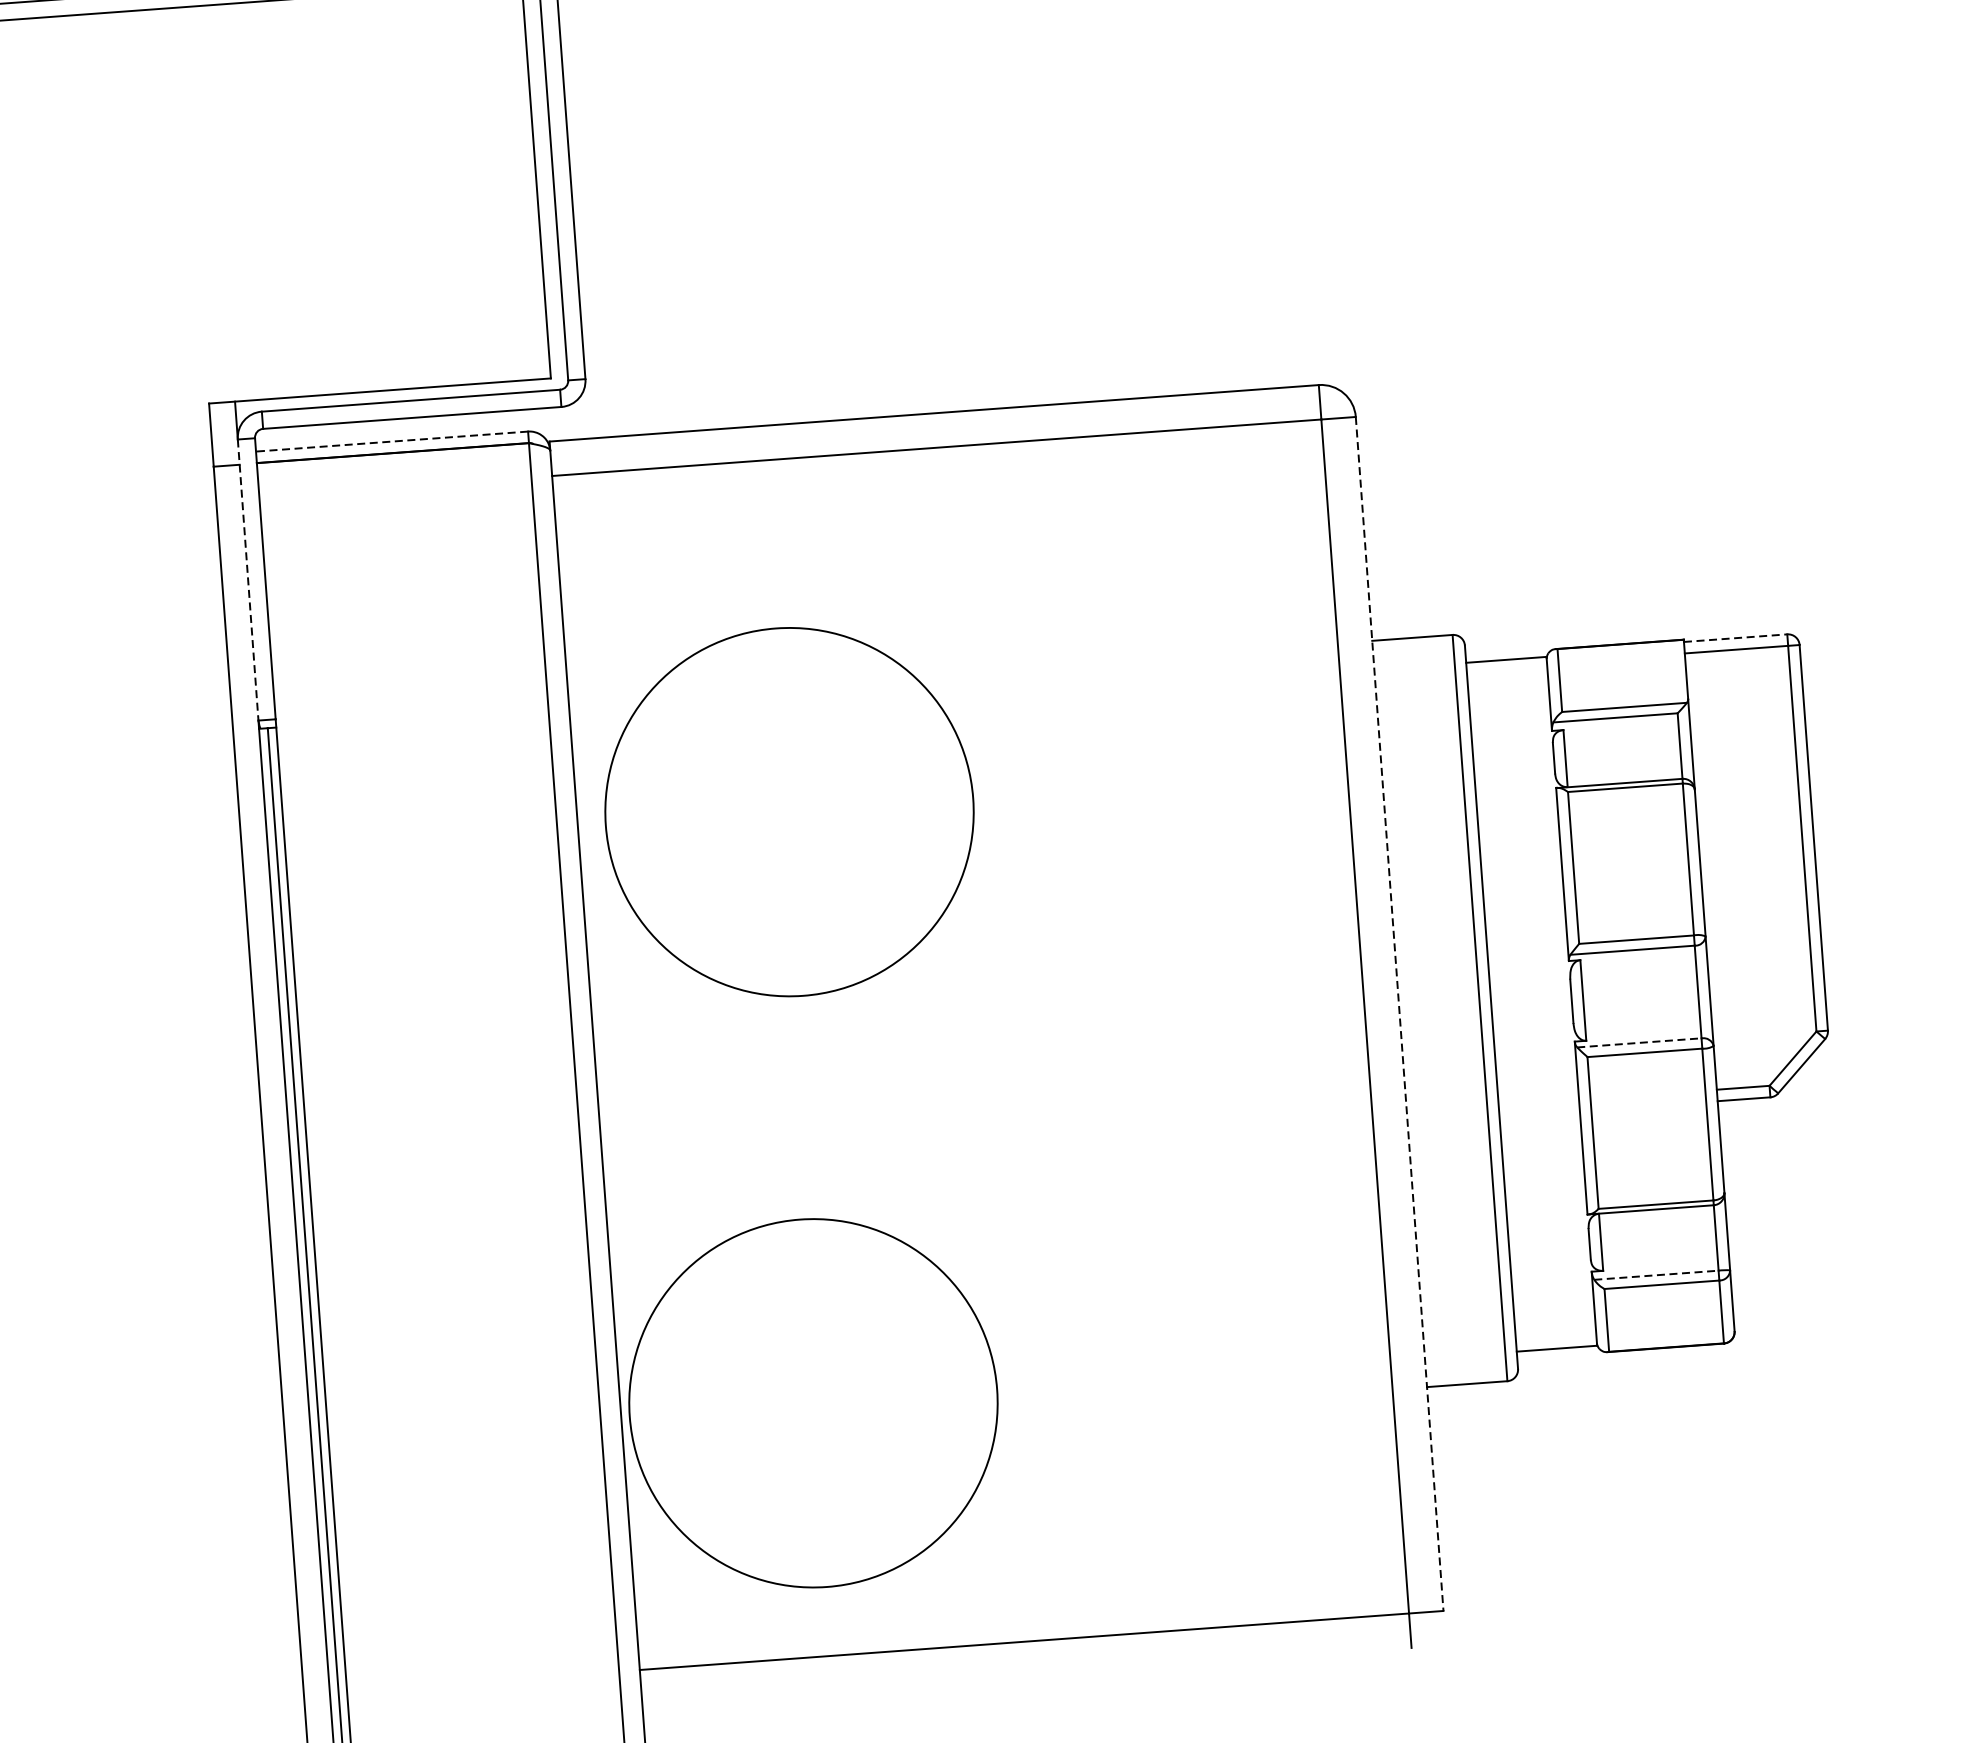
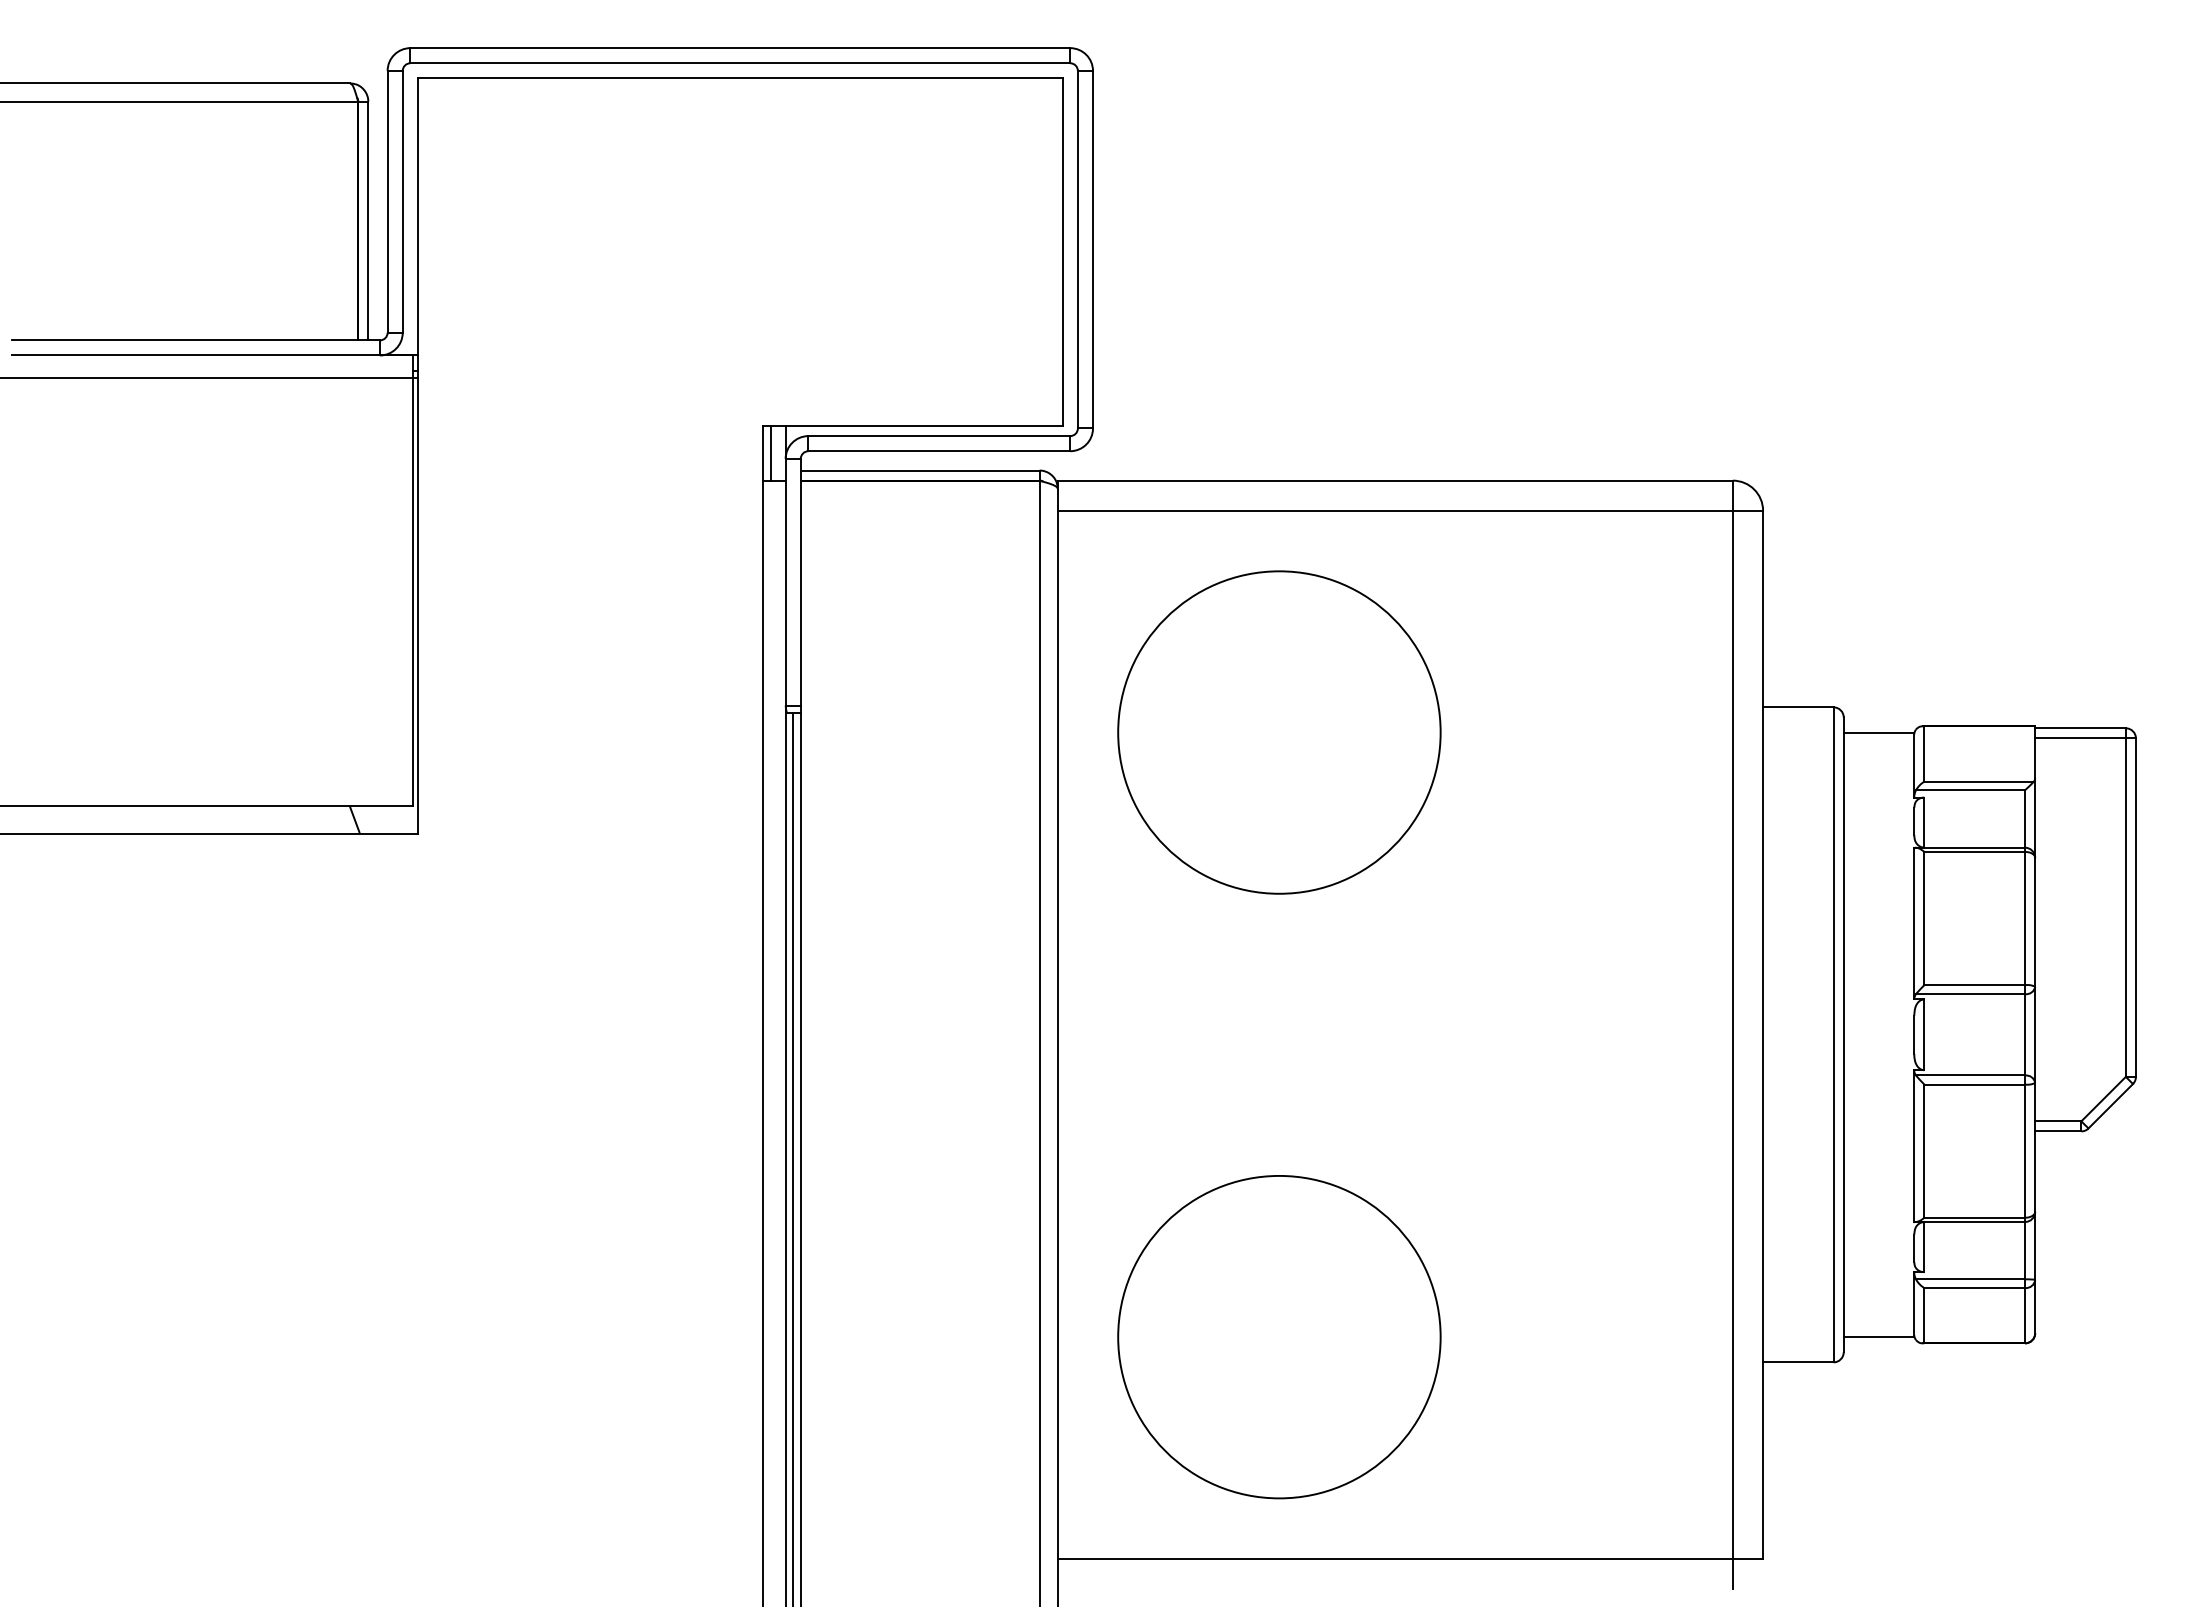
line: (220, 434) -> (770, 453), added
line: (391, 441) -> (919, 470), dashed -> solid
line: (247, 580) -> (785, 582), dashed -> solid
line: (1736, 638) -> (2081, 728), dashed -> solid
circle: (789, 812) -> (1279, 732), moved
line: (1400, 1013) -> (1763, 1034), dashed -> solid
line: (1639, 1042) -> (1970, 1075), dashed -> solid
line: (1656, 1275) -> (1970, 1279), dashed -> solid
circle: (813, 1403) -> (1279, 1337), moved

